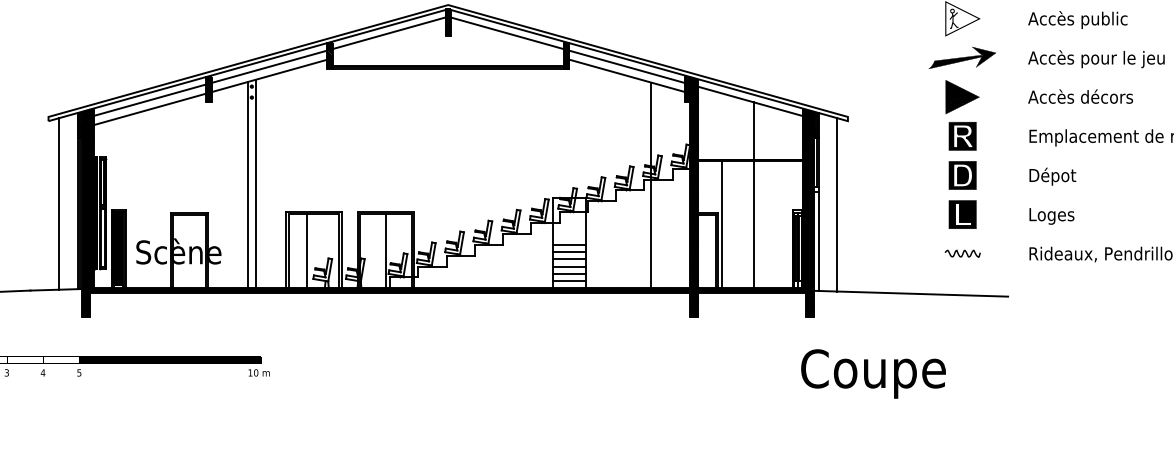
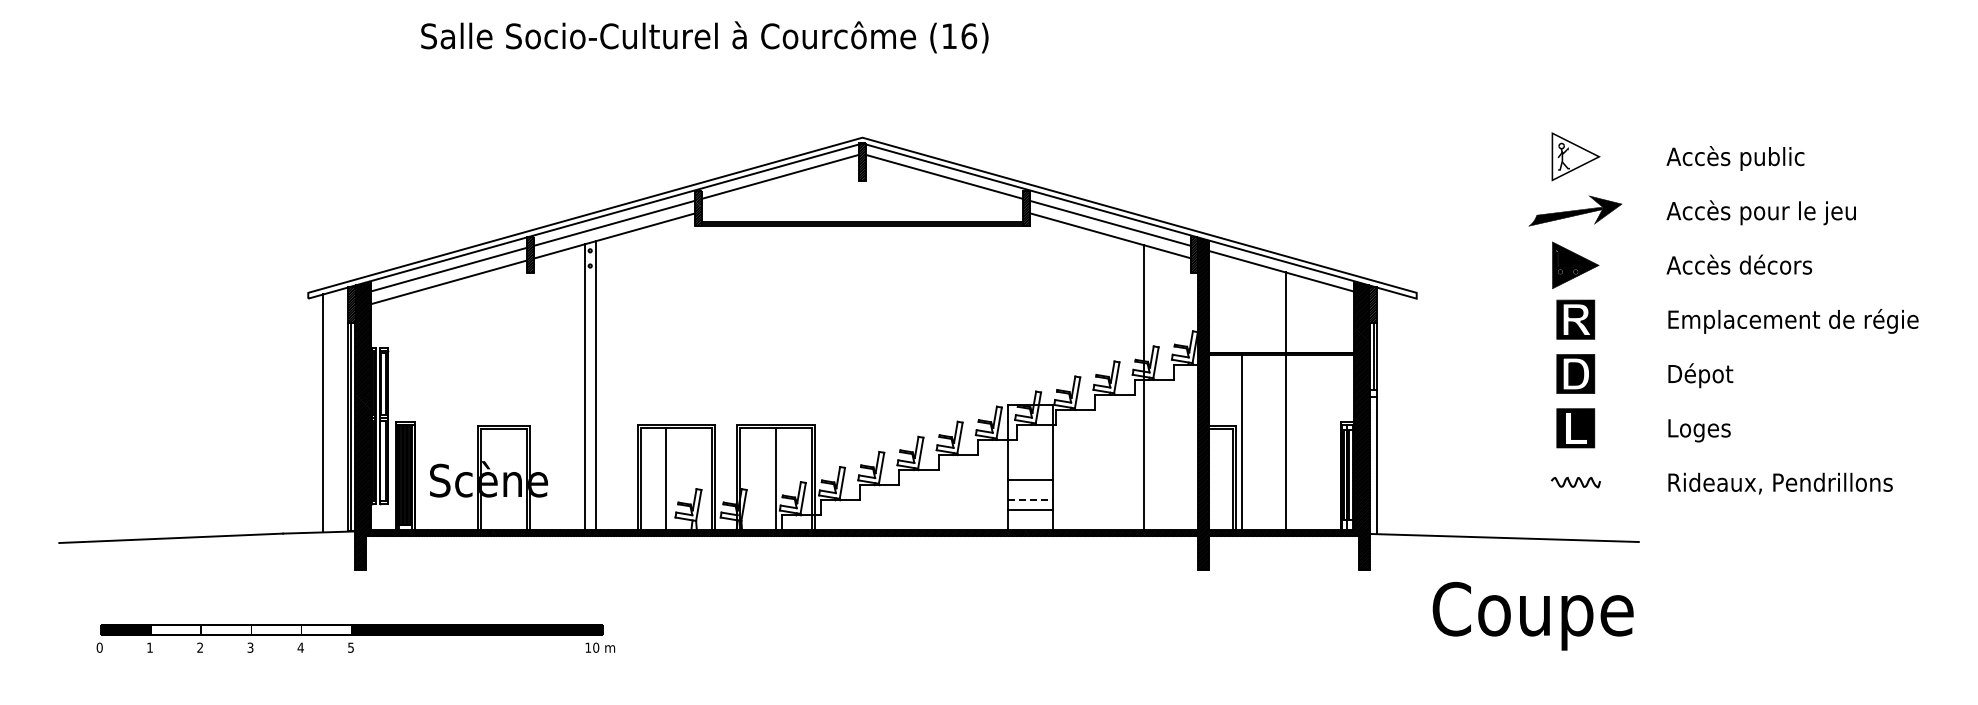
line: (836, 204) -> (1401, 414), removed
line: (569, 245) -> (1030, 470), removed
line: (569, 259) -> (1030, 490), removed
line: (569, 266) -> (1030, 500), solid -> dashed
line: (569, 281) -> (1030, 520), removed
text: (873, 374) -> (1532, 616), moved

